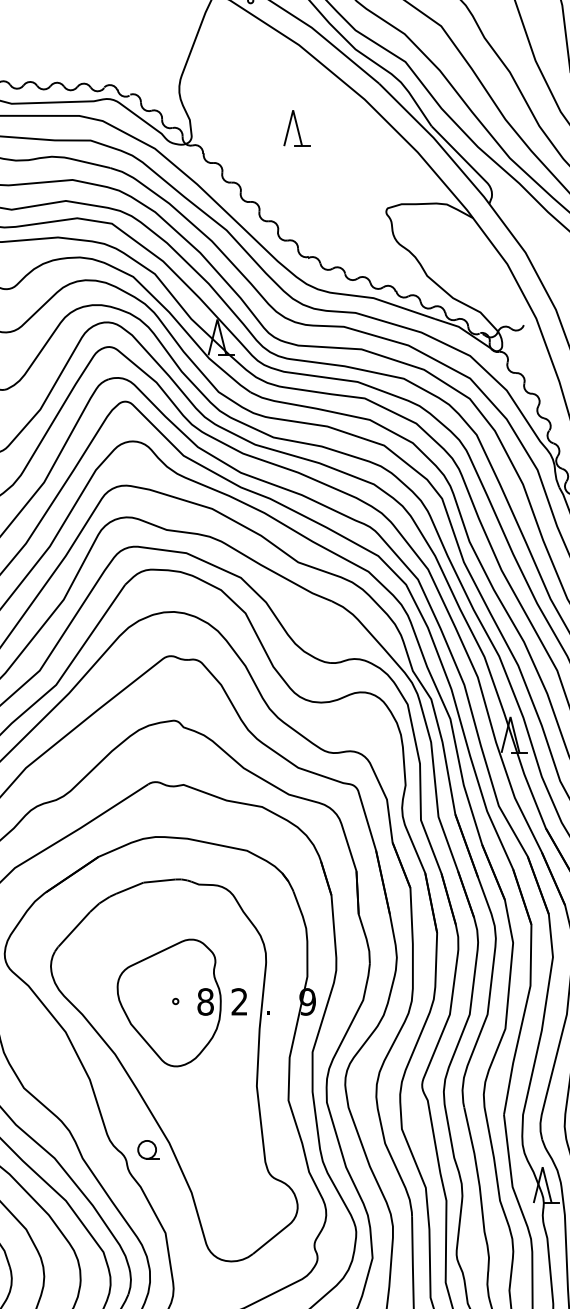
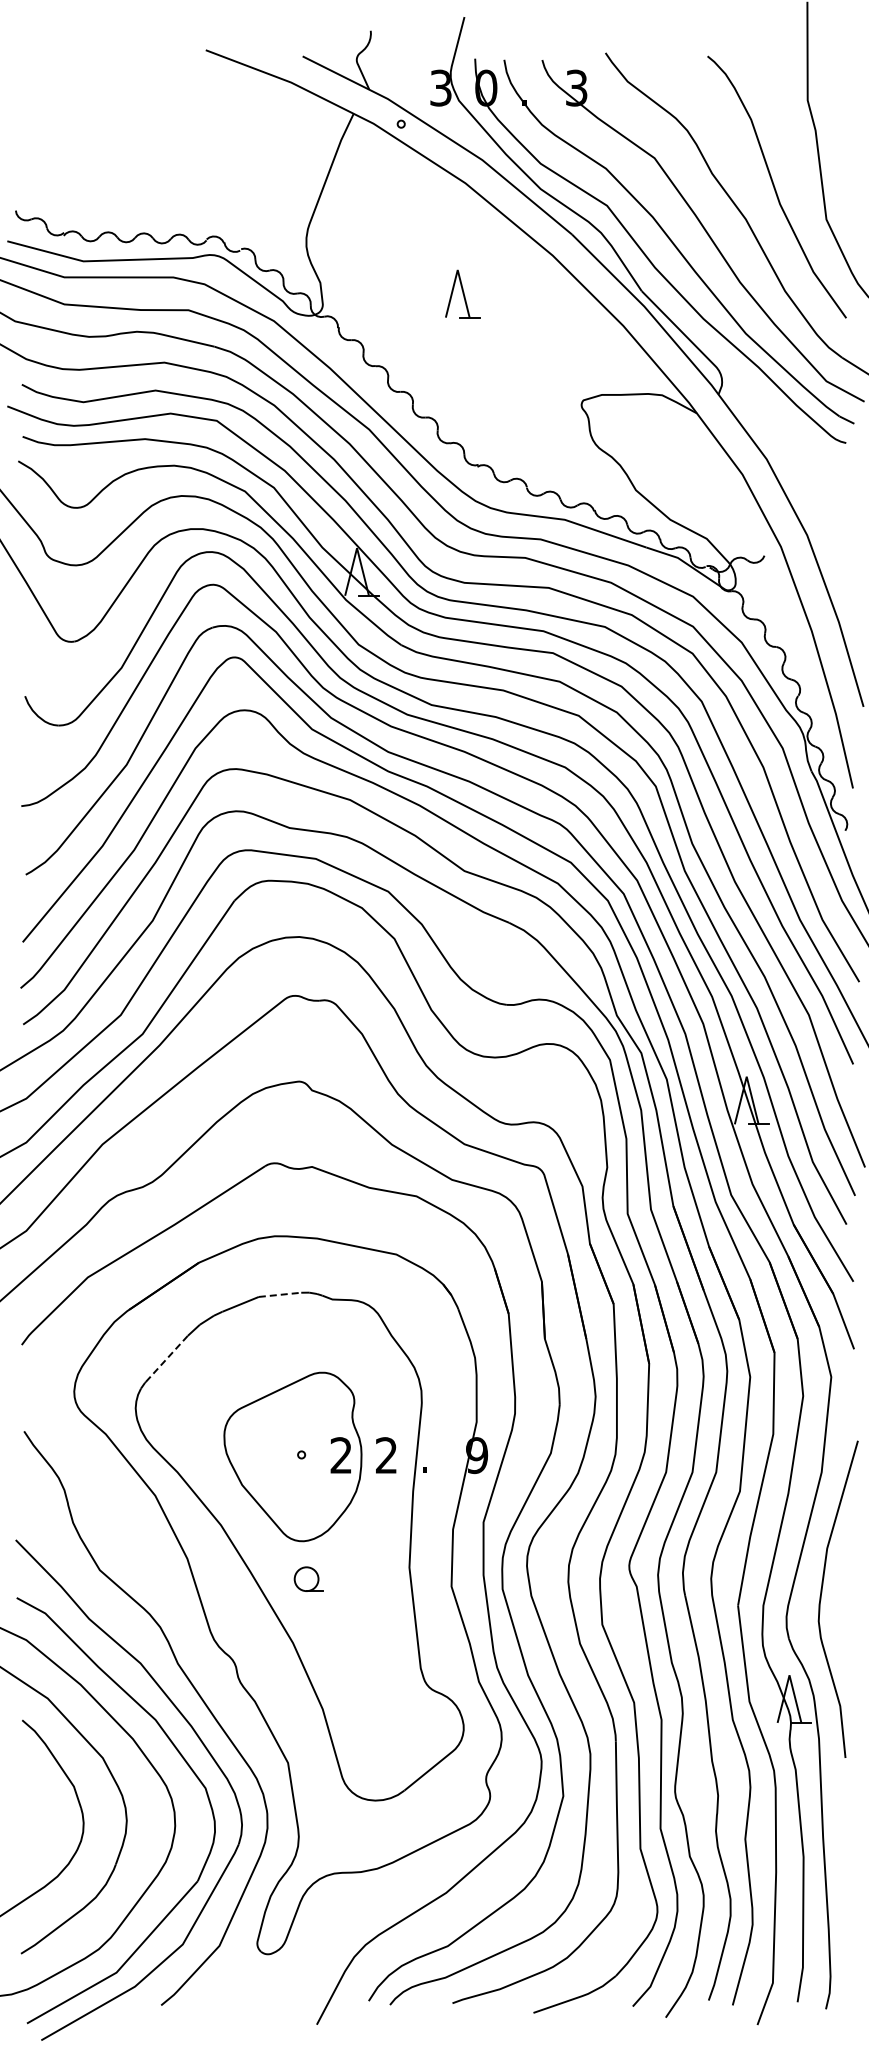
line: (159, 880) -> (280, 1294), solid -> dashed
line: (74, 928) -> (167, 1358), solid -> dashed
text: (205, 1001) -> (341, 1455), 8 -> 2
part: (148, 1149) -> (308, 1578), moved

